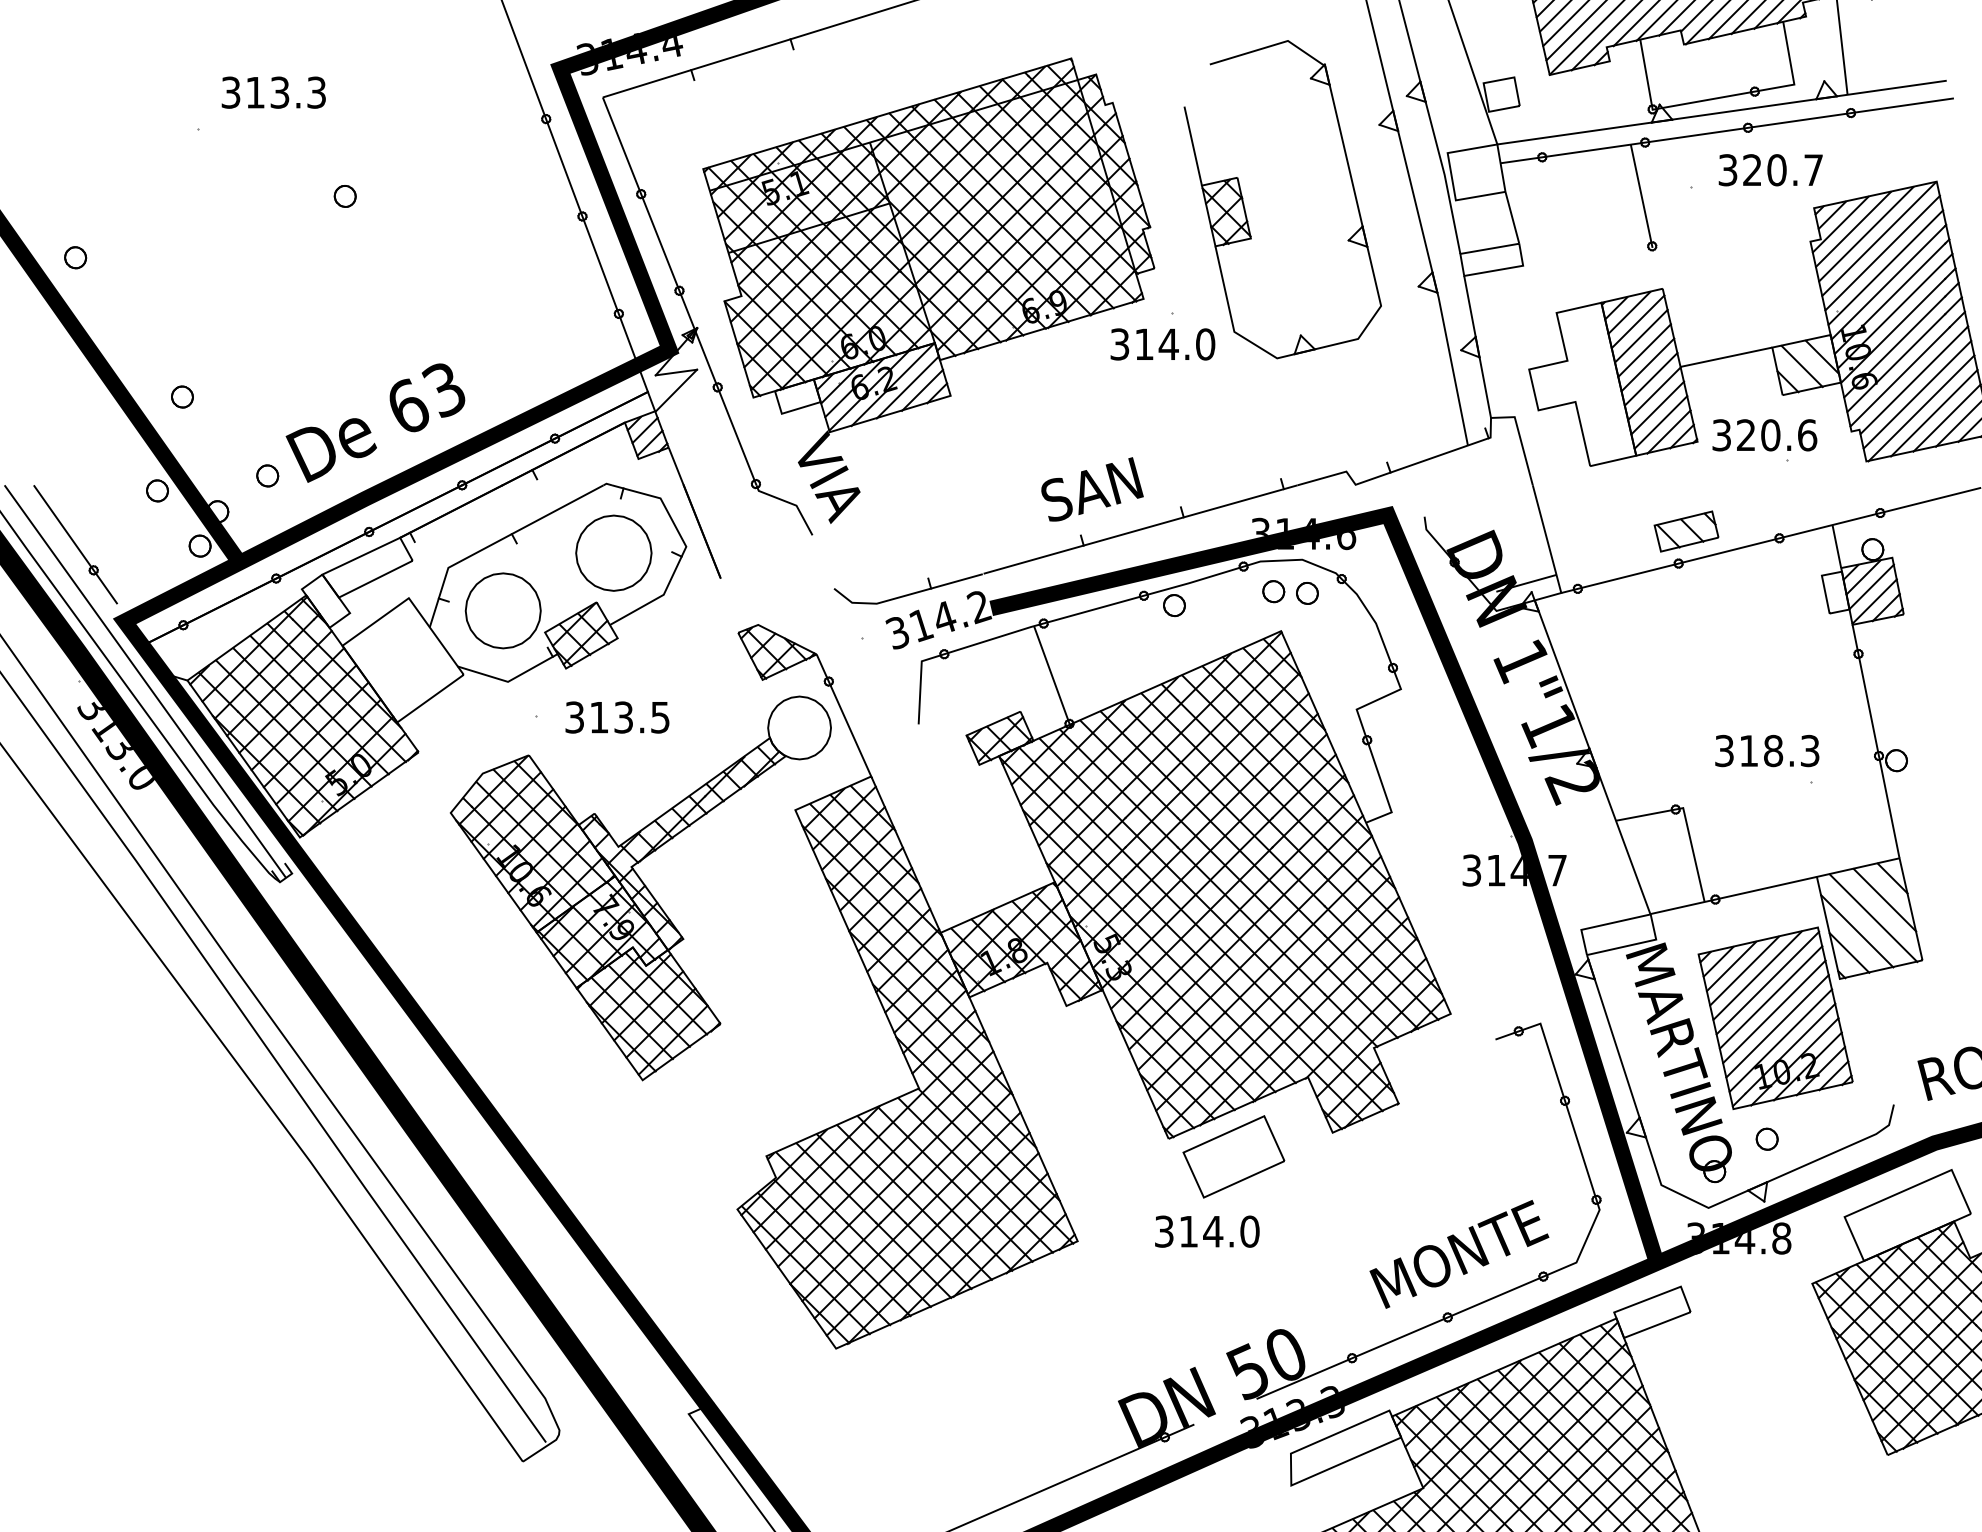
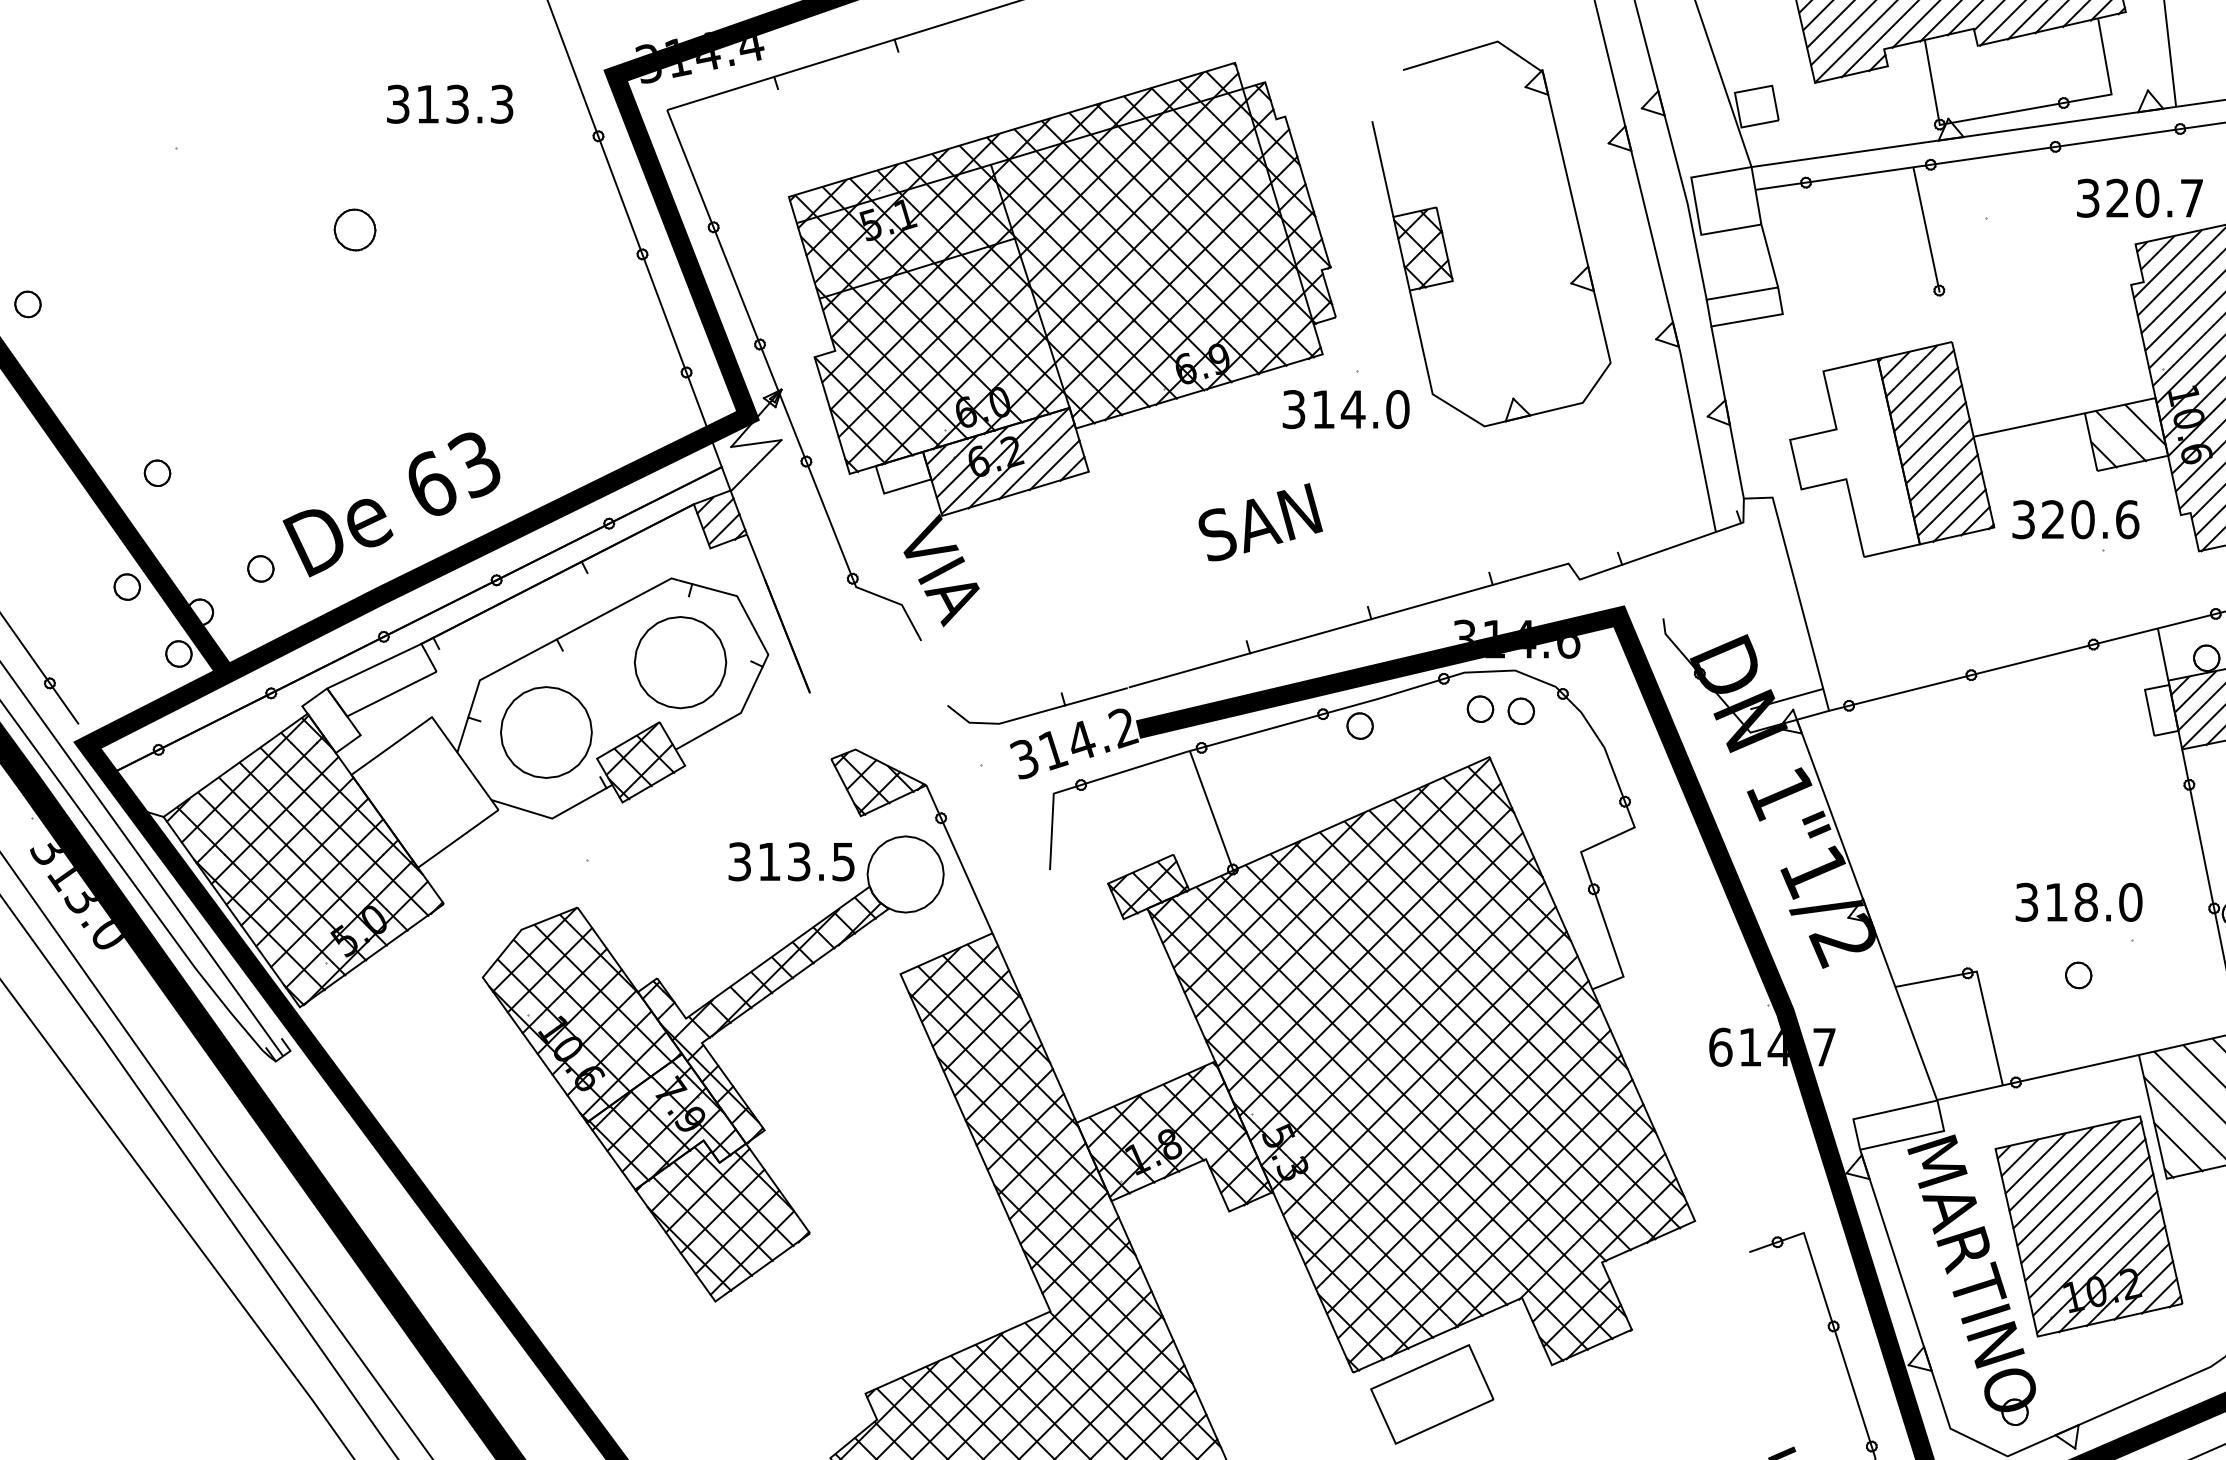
text: (273, 92) -> (449, 104), moved
text: (1770, 170) -> (2139, 198), moved
part: (344, 196) -> (353, 230), size x1.6
text: (1092, 489) -> (1260, 522), moved
part: (1686, 531) -> (1980, 636), removed
text: (617, 717) -> (791, 861), moved
text: (1809, 751) -> (2129, 902), 318.3 -> 318.0
text: (1471, 870) -> (1720, 1047), 314.7 -> 614.7
part: (1766, 1138) -> (2077, 974), moved

